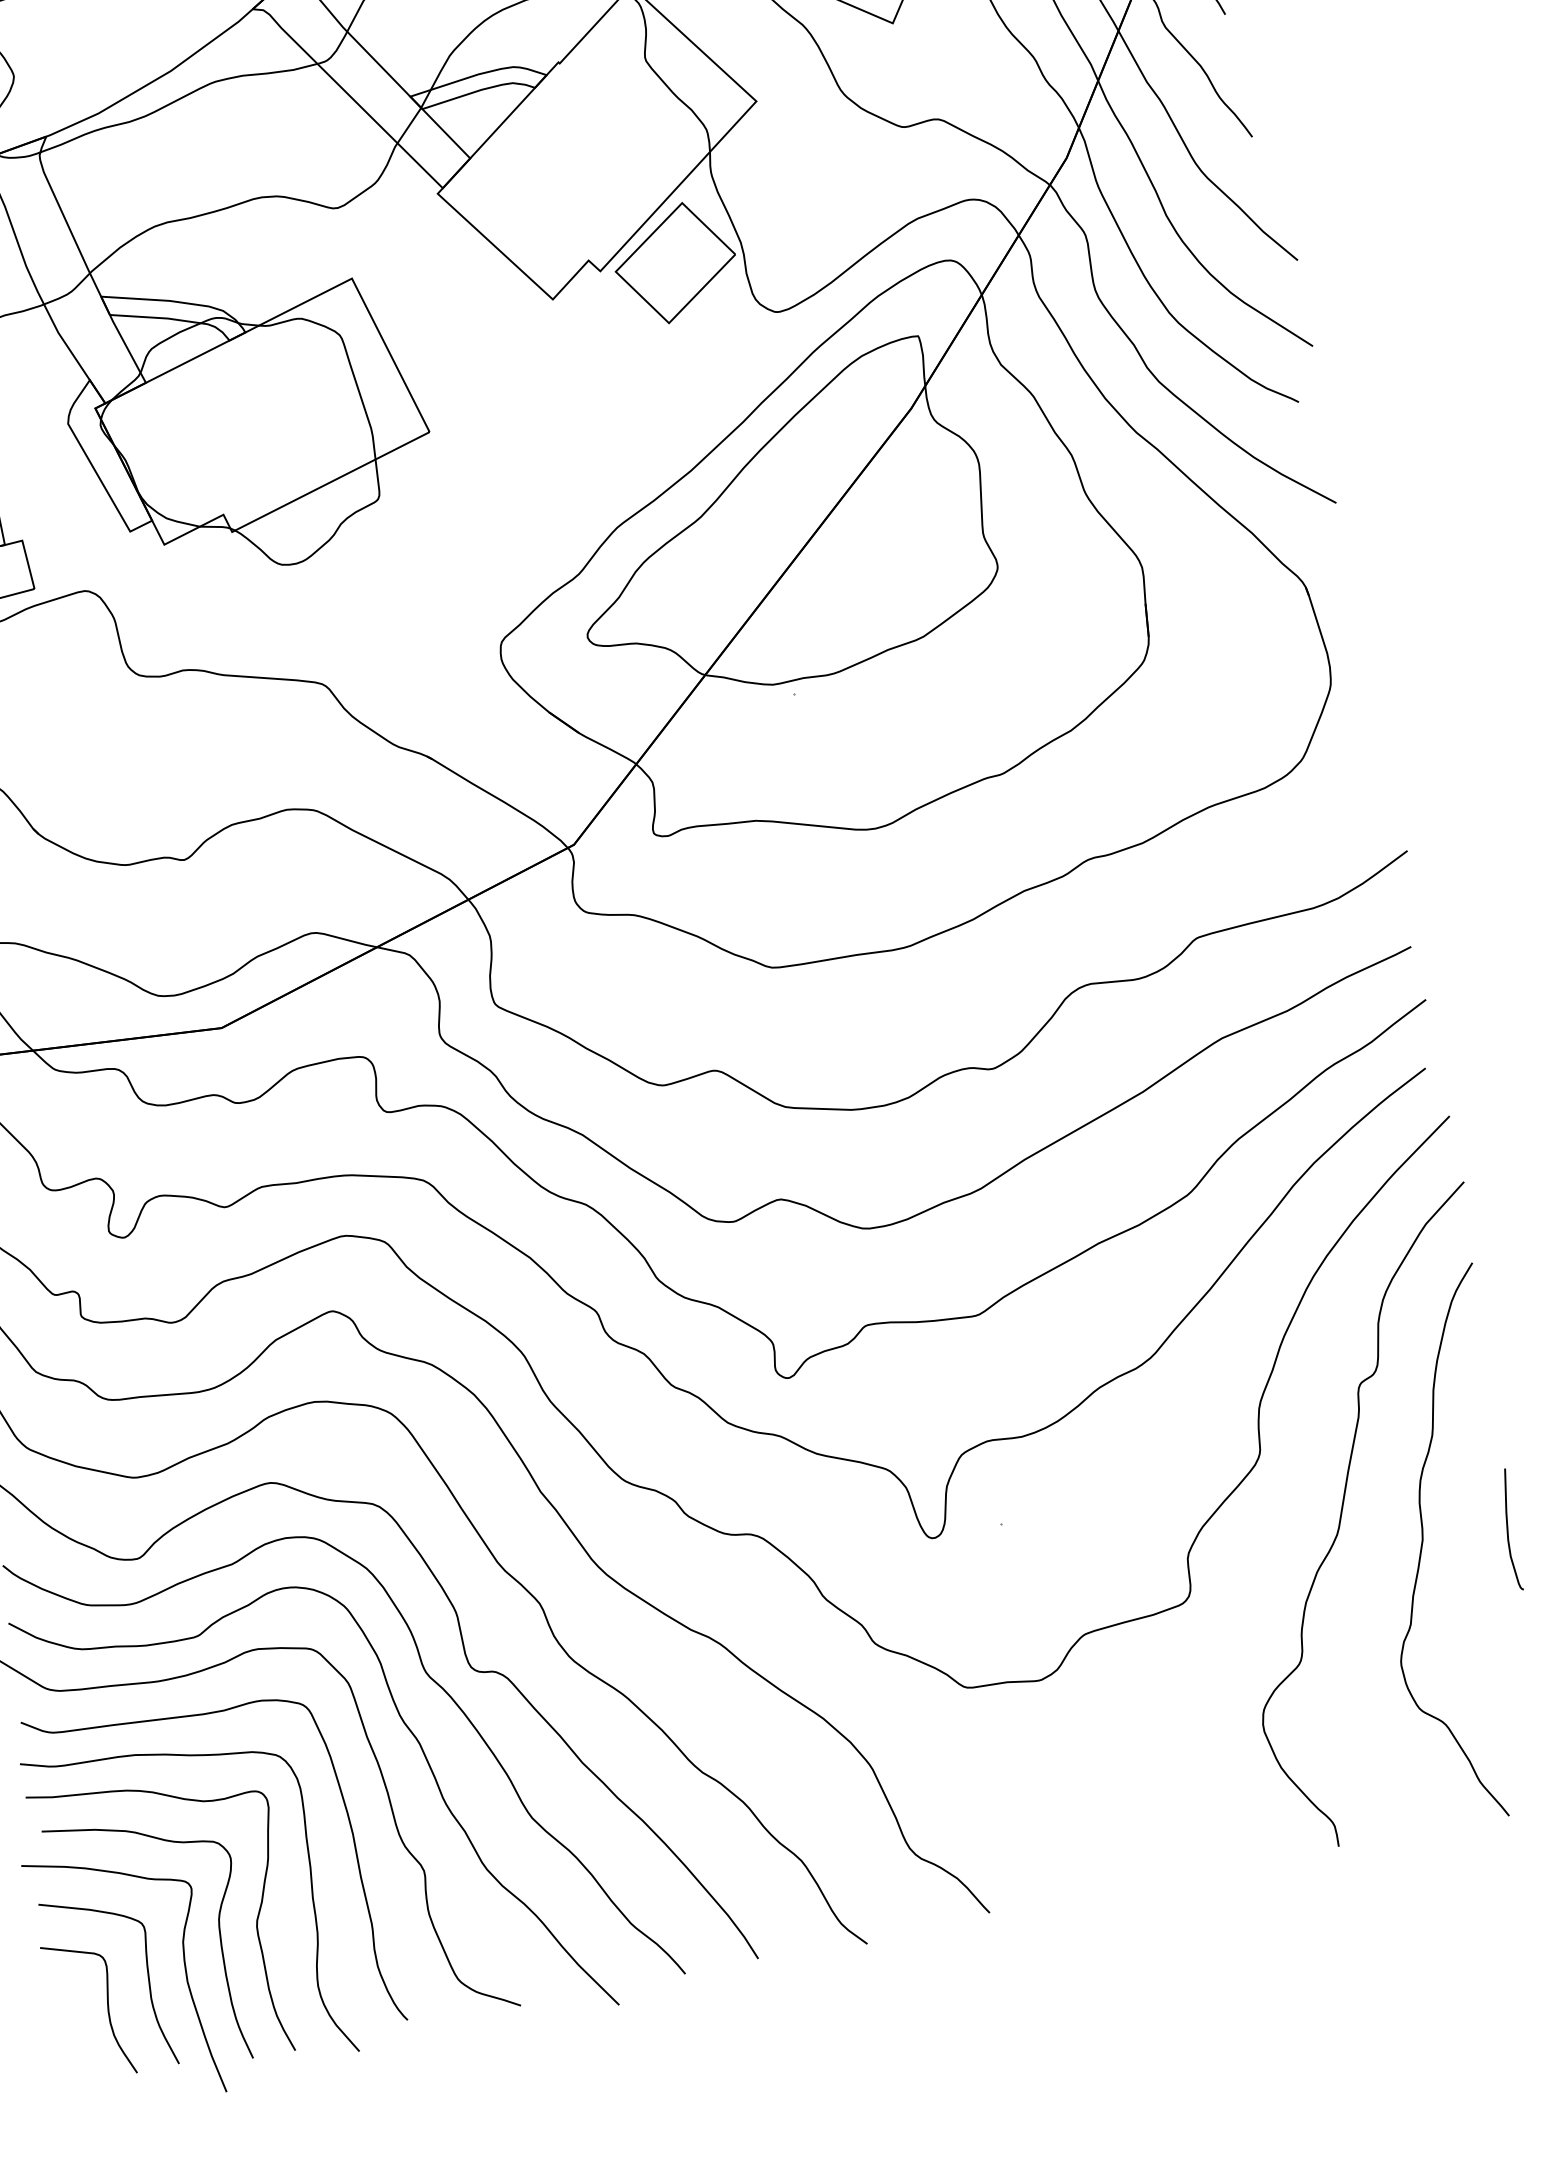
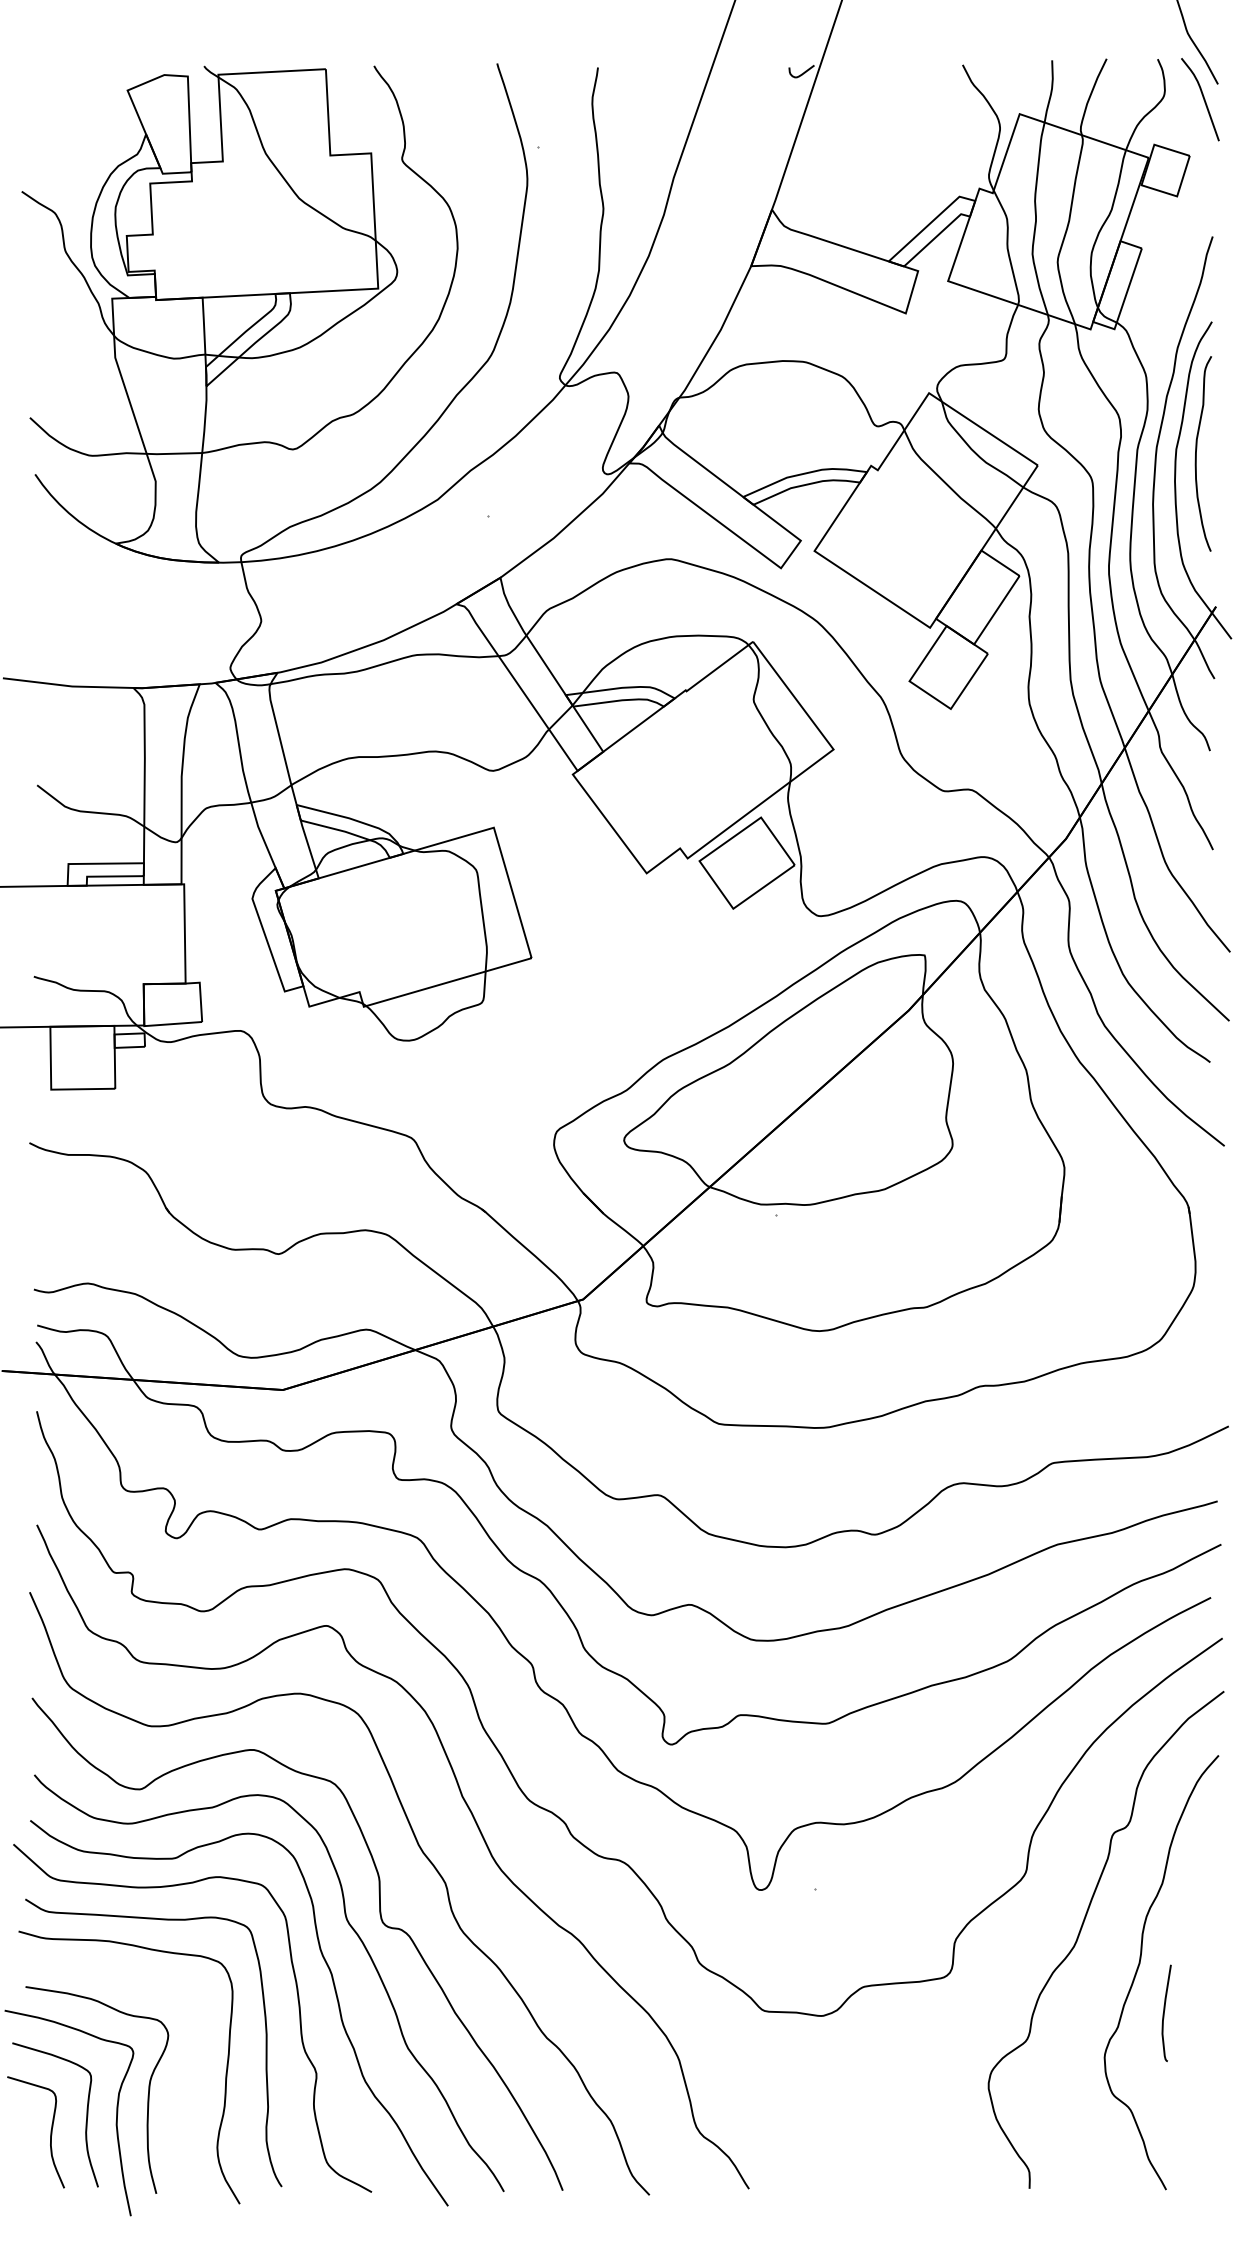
curve: (1508, 1530) -> (1164, 2013), moved
curve: (255, 1925) -> (177, 2091), removed

